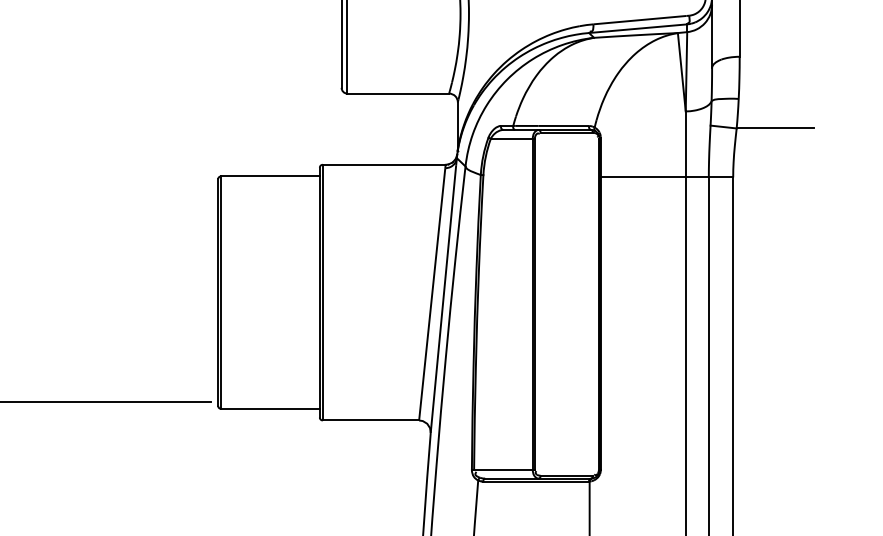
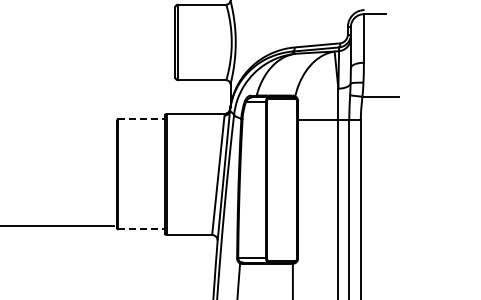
line: (271, 176) -> (142, 119), solid -> dashed
line: (271, 408) -> (142, 229), solid -> dashed

